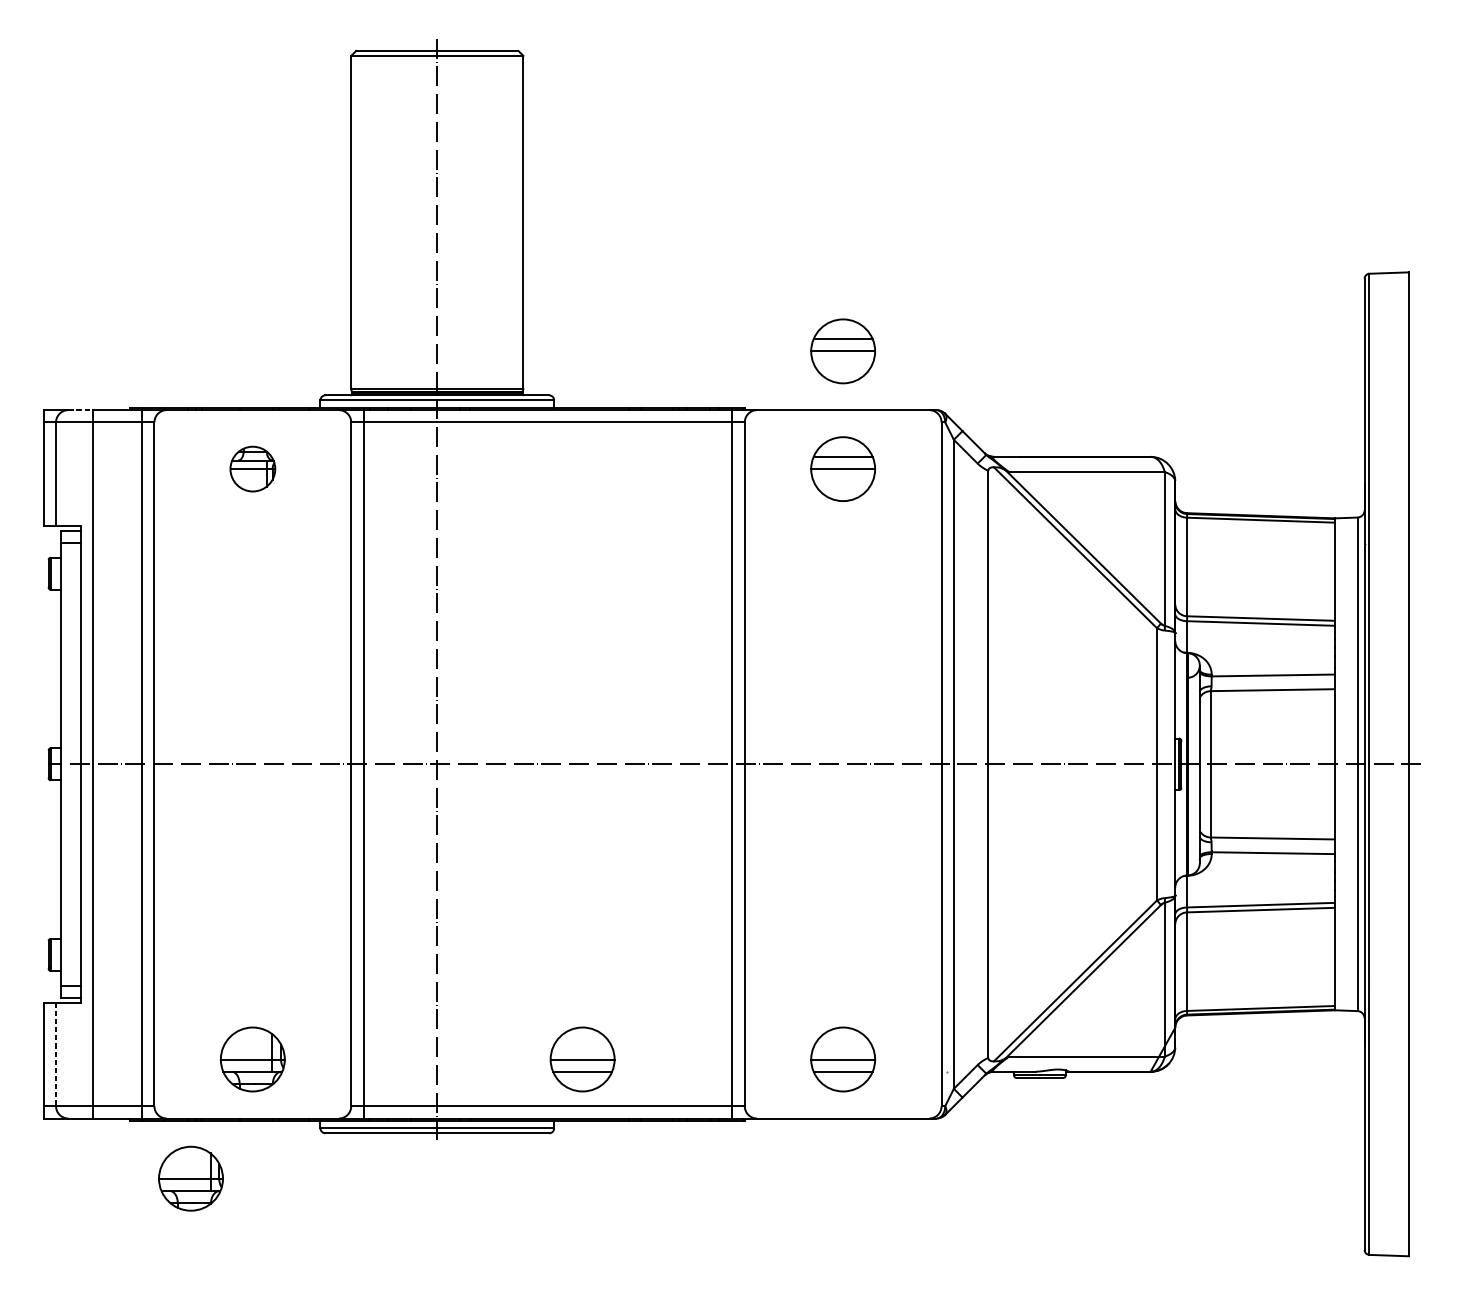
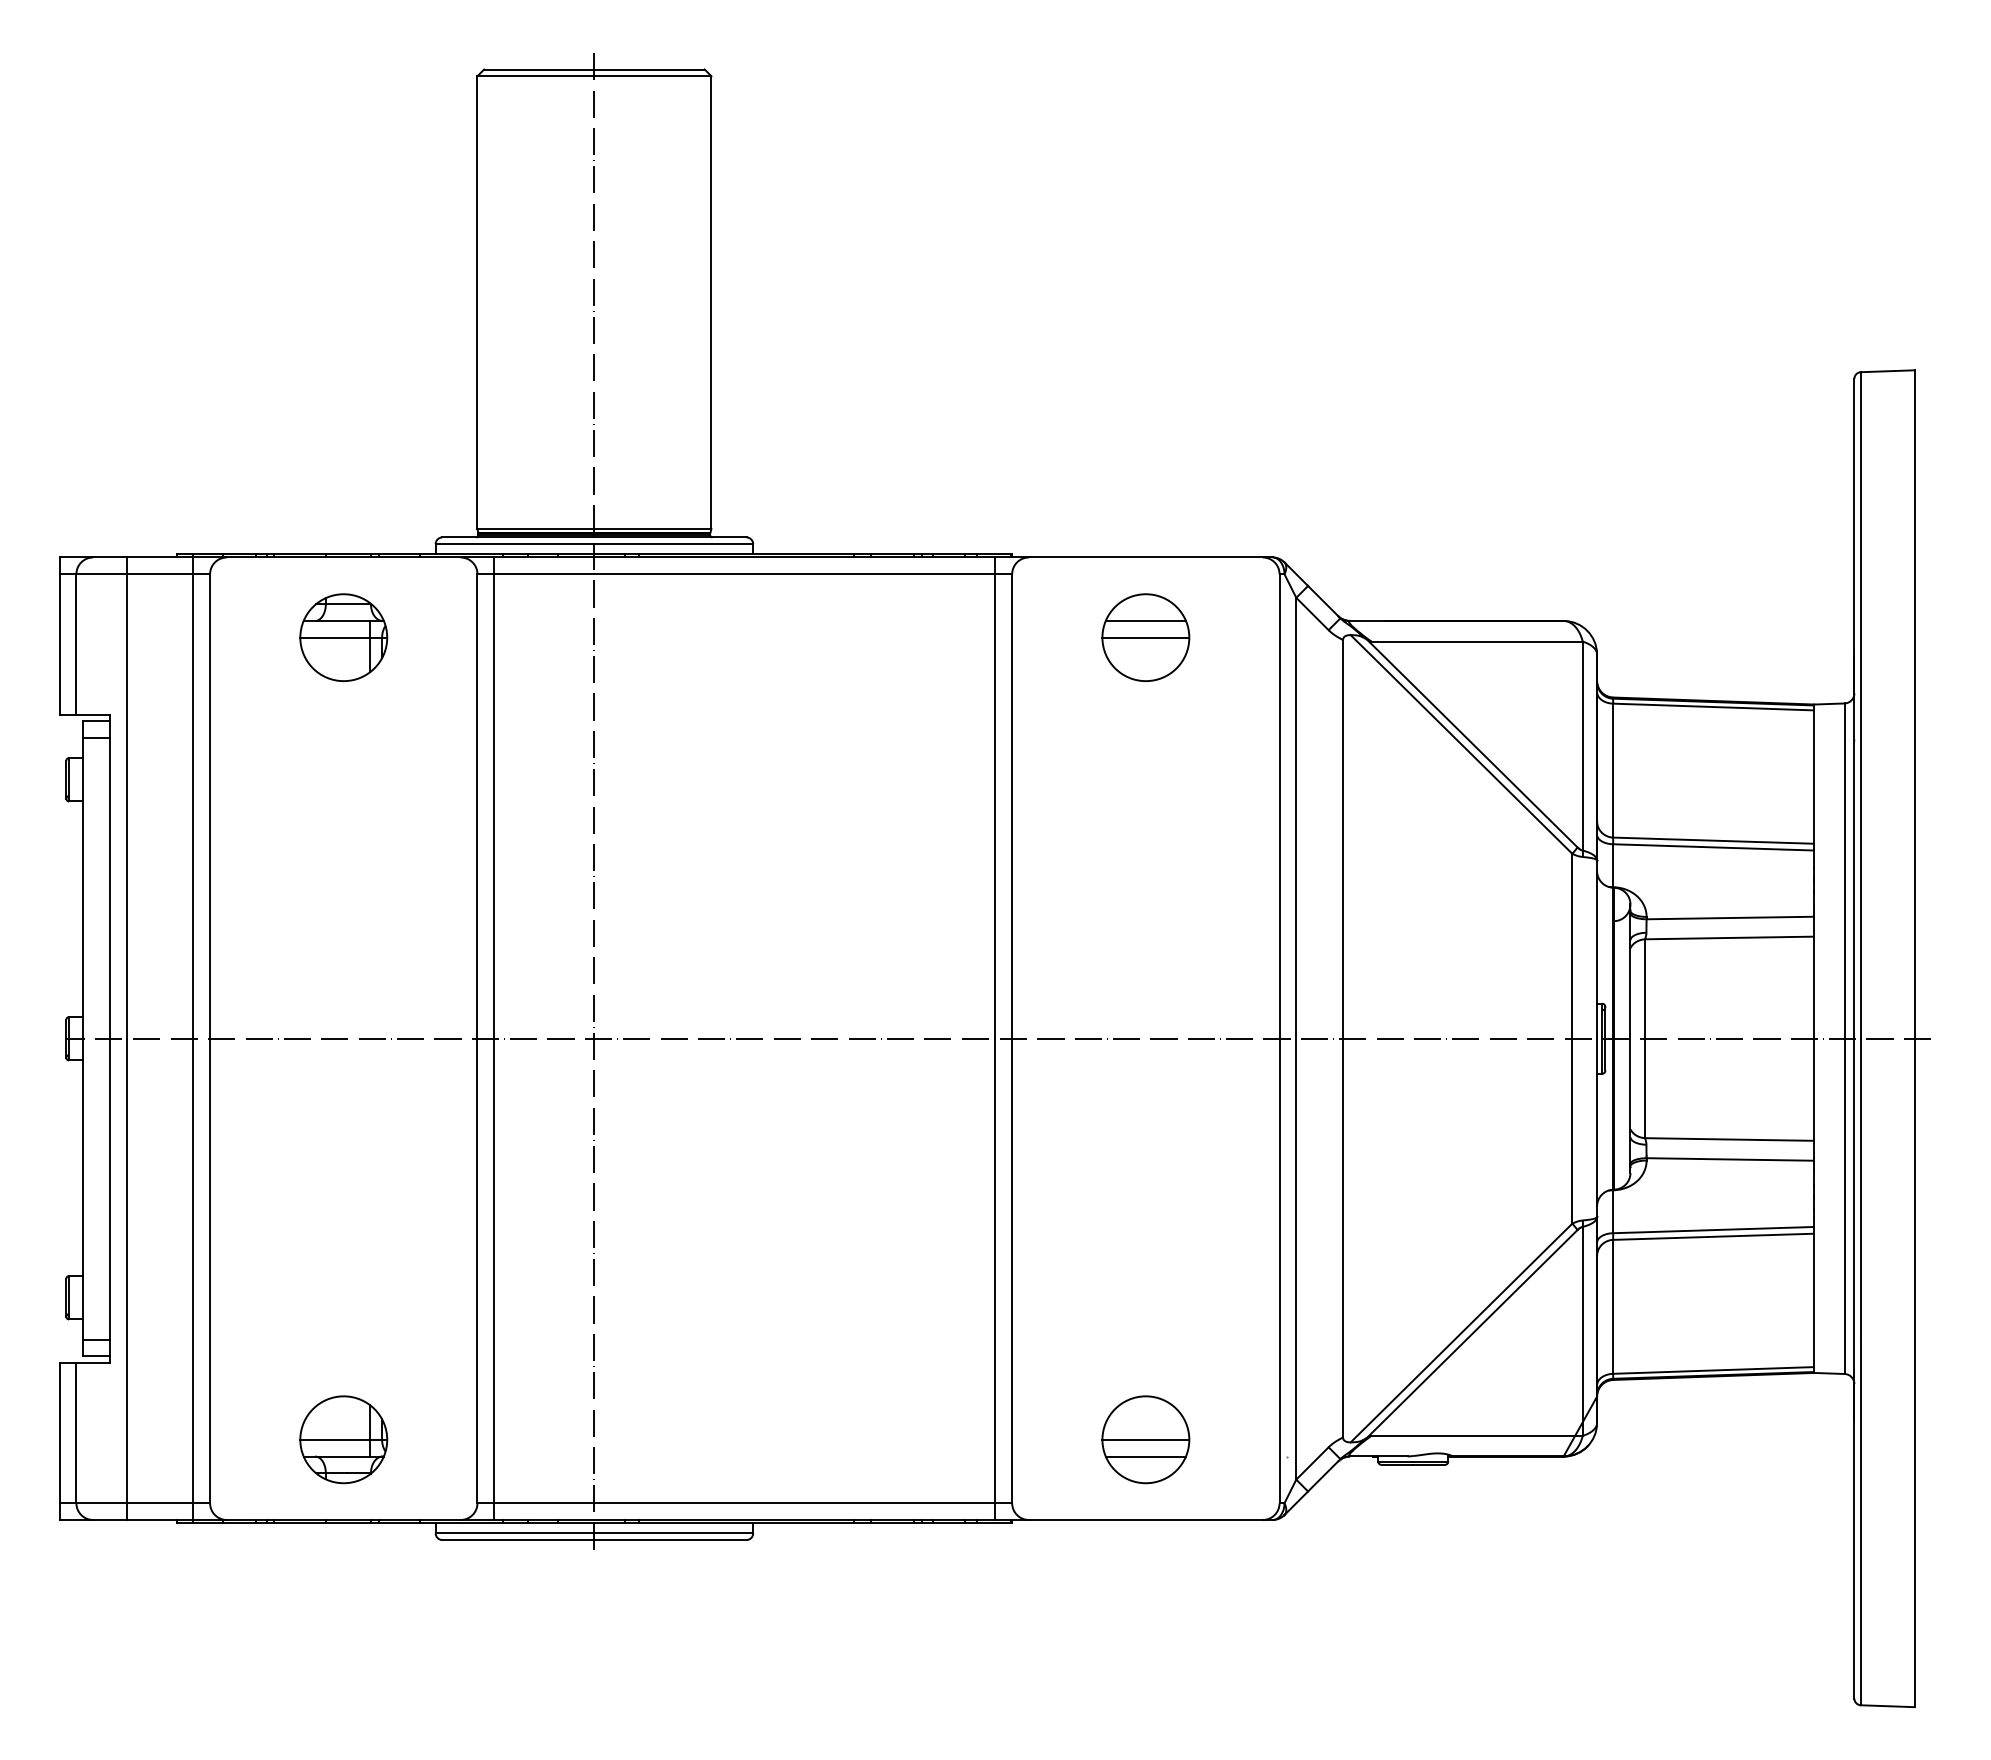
part: (842, 351) -> (1145, 477), removed
line: (80, 410) -> (109, 557), dashed -> solid
part: (252, 469) -> (343, 637), size x1.43
line: (56, 1054) -> (76, 1433), dashed -> solid
part: (582, 1059) -> (791, 1439), removed
part: (190, 1178) -> (259, 1601), removed

